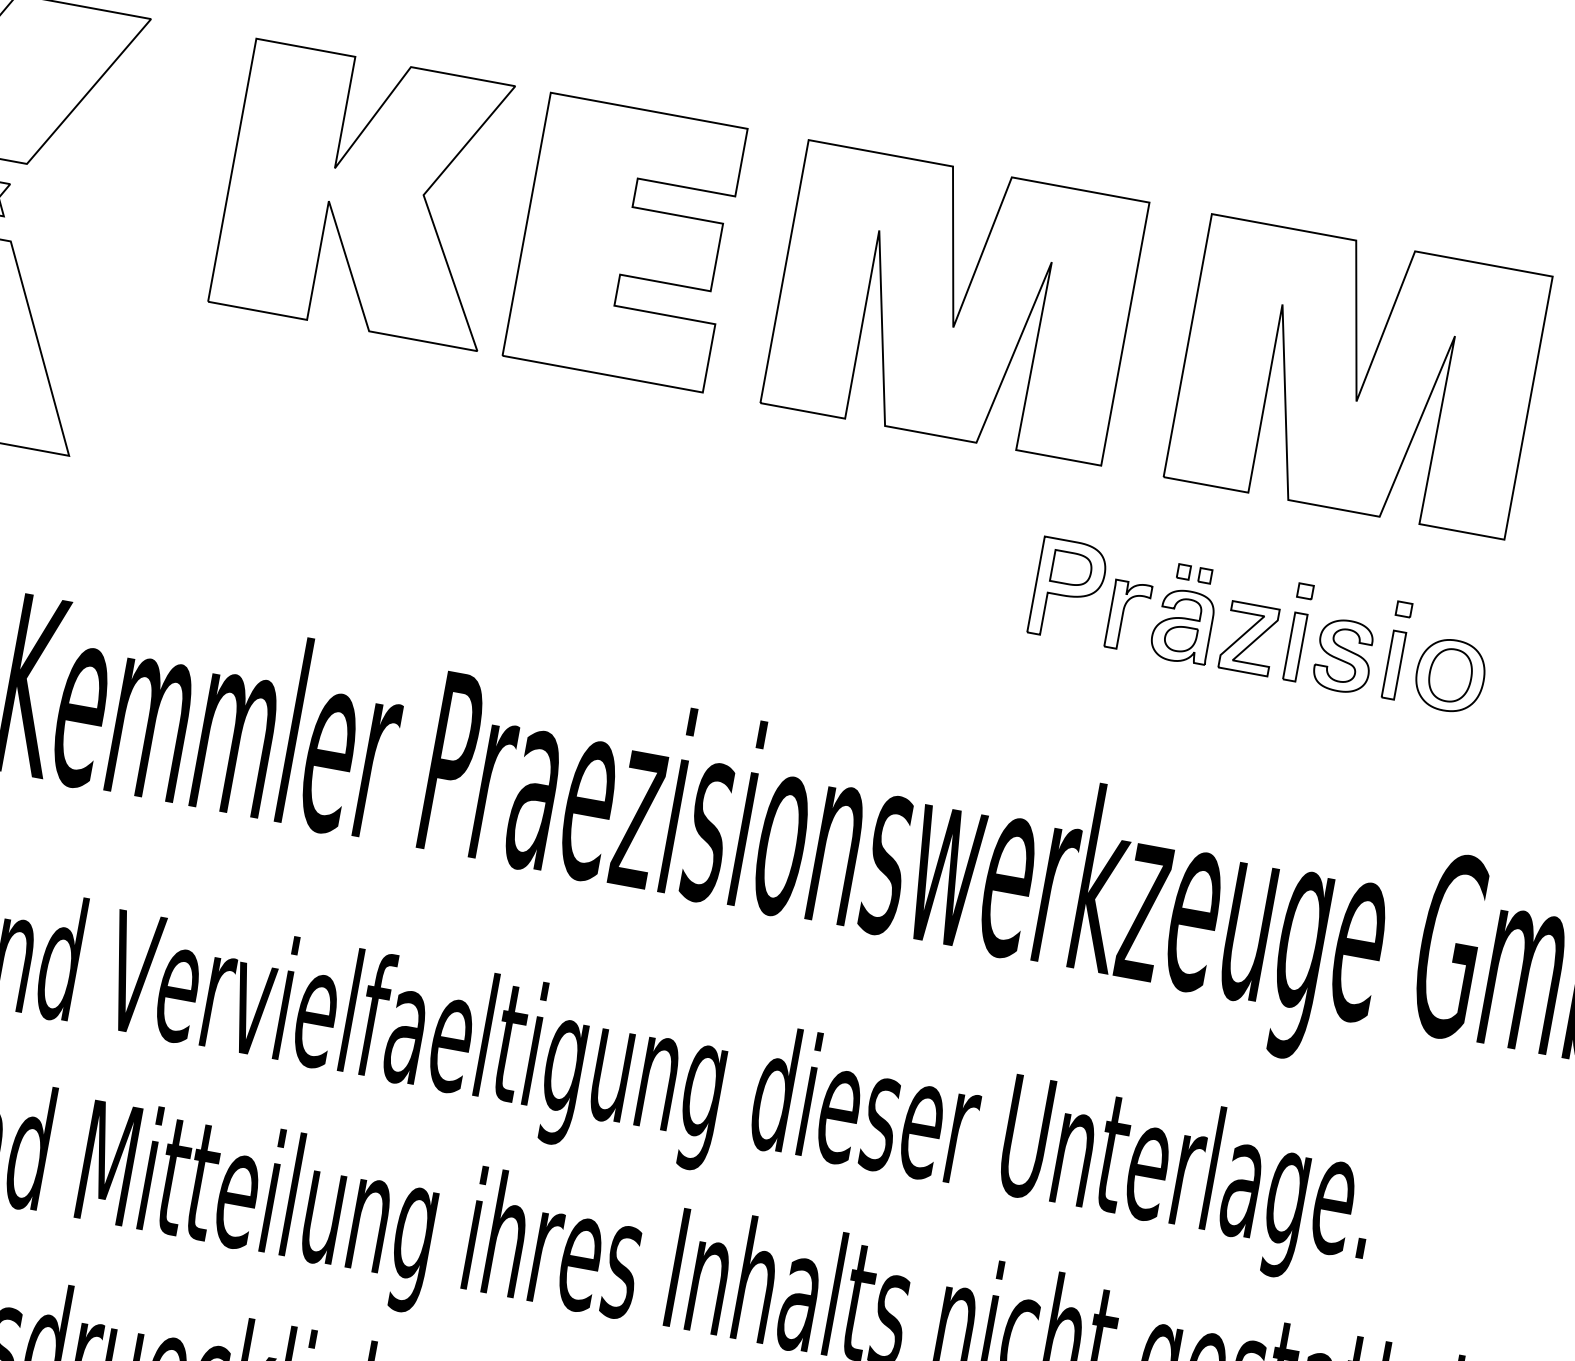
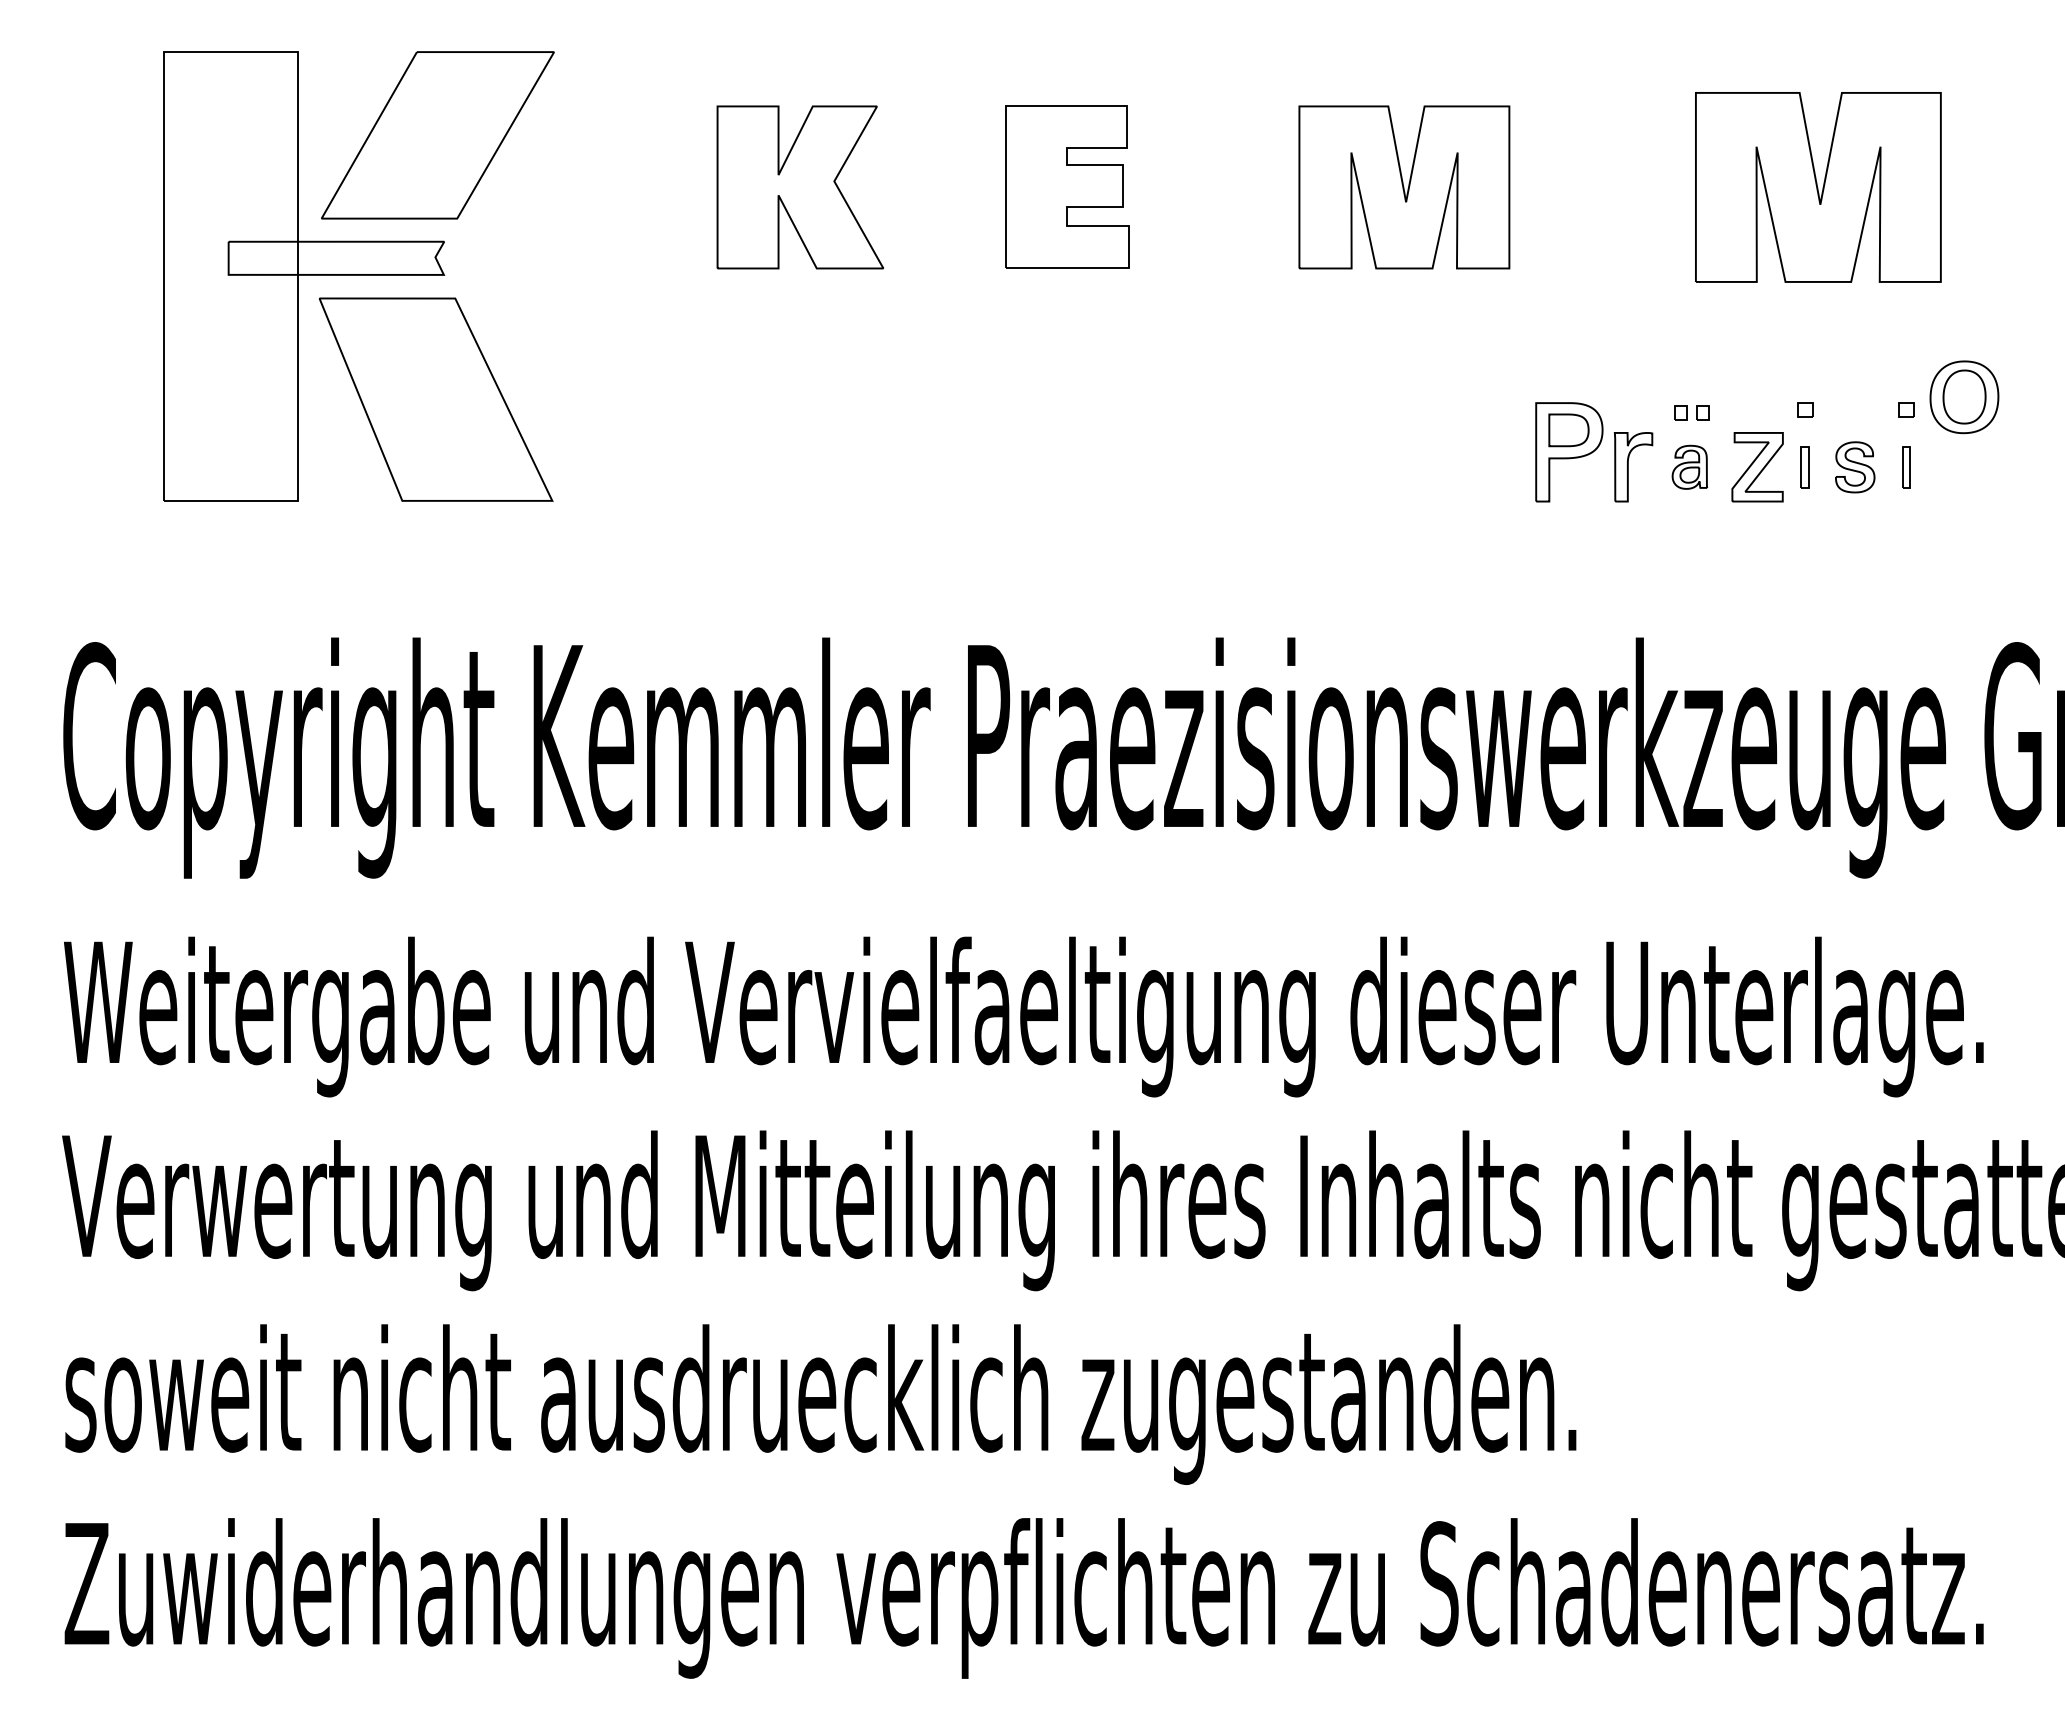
part: (366, 195) -> (800, 187), size x0.6
part: (627, 241) -> (1067, 186), size x0.6
part: (955, 302) -> (1404, 187), size x0.6
part: (1358, 376) -> (1818, 187), size x0.7
part: (1182, 626) -> (1689, 467), size x0.6
part: (1295, 647) -> (1805, 467), size x0.6
part: (1343, 656) -> (1854, 467), size x0.7
part: (1393, 665) -> (1906, 467), size x0.6
part: (1450, 675) -> (1964, 397), moved

